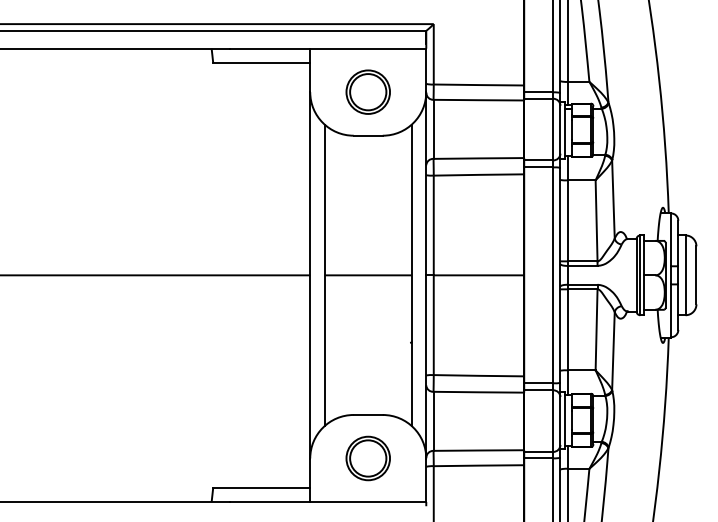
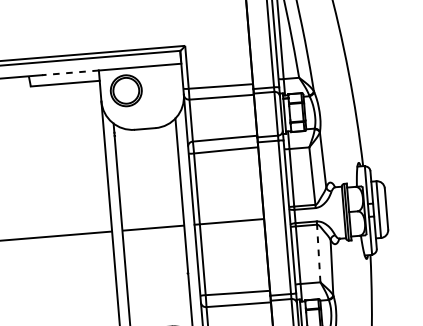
line: (270, 48) -> (70, 72), solid -> dashed
part: (367, 91) -> (125, 90), moved
line: (596, 329) -> (318, 253), solid -> dashed

